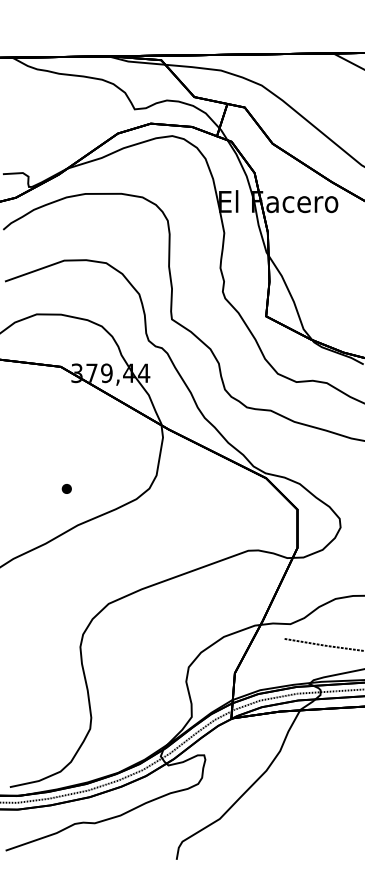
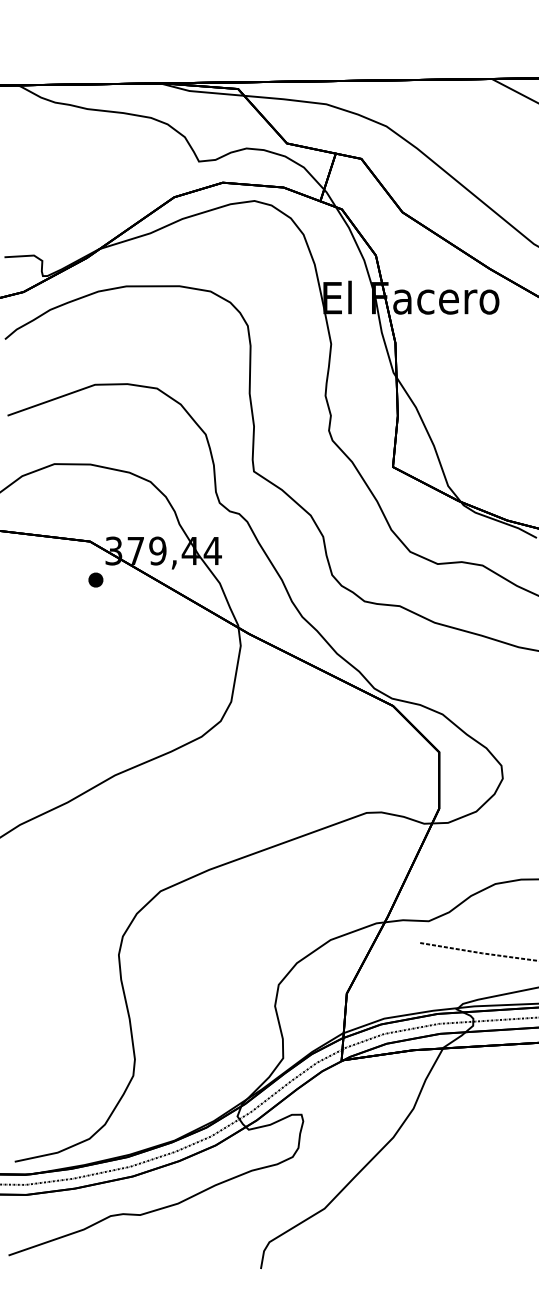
part: (66, 488) -> (95, 579), moved

